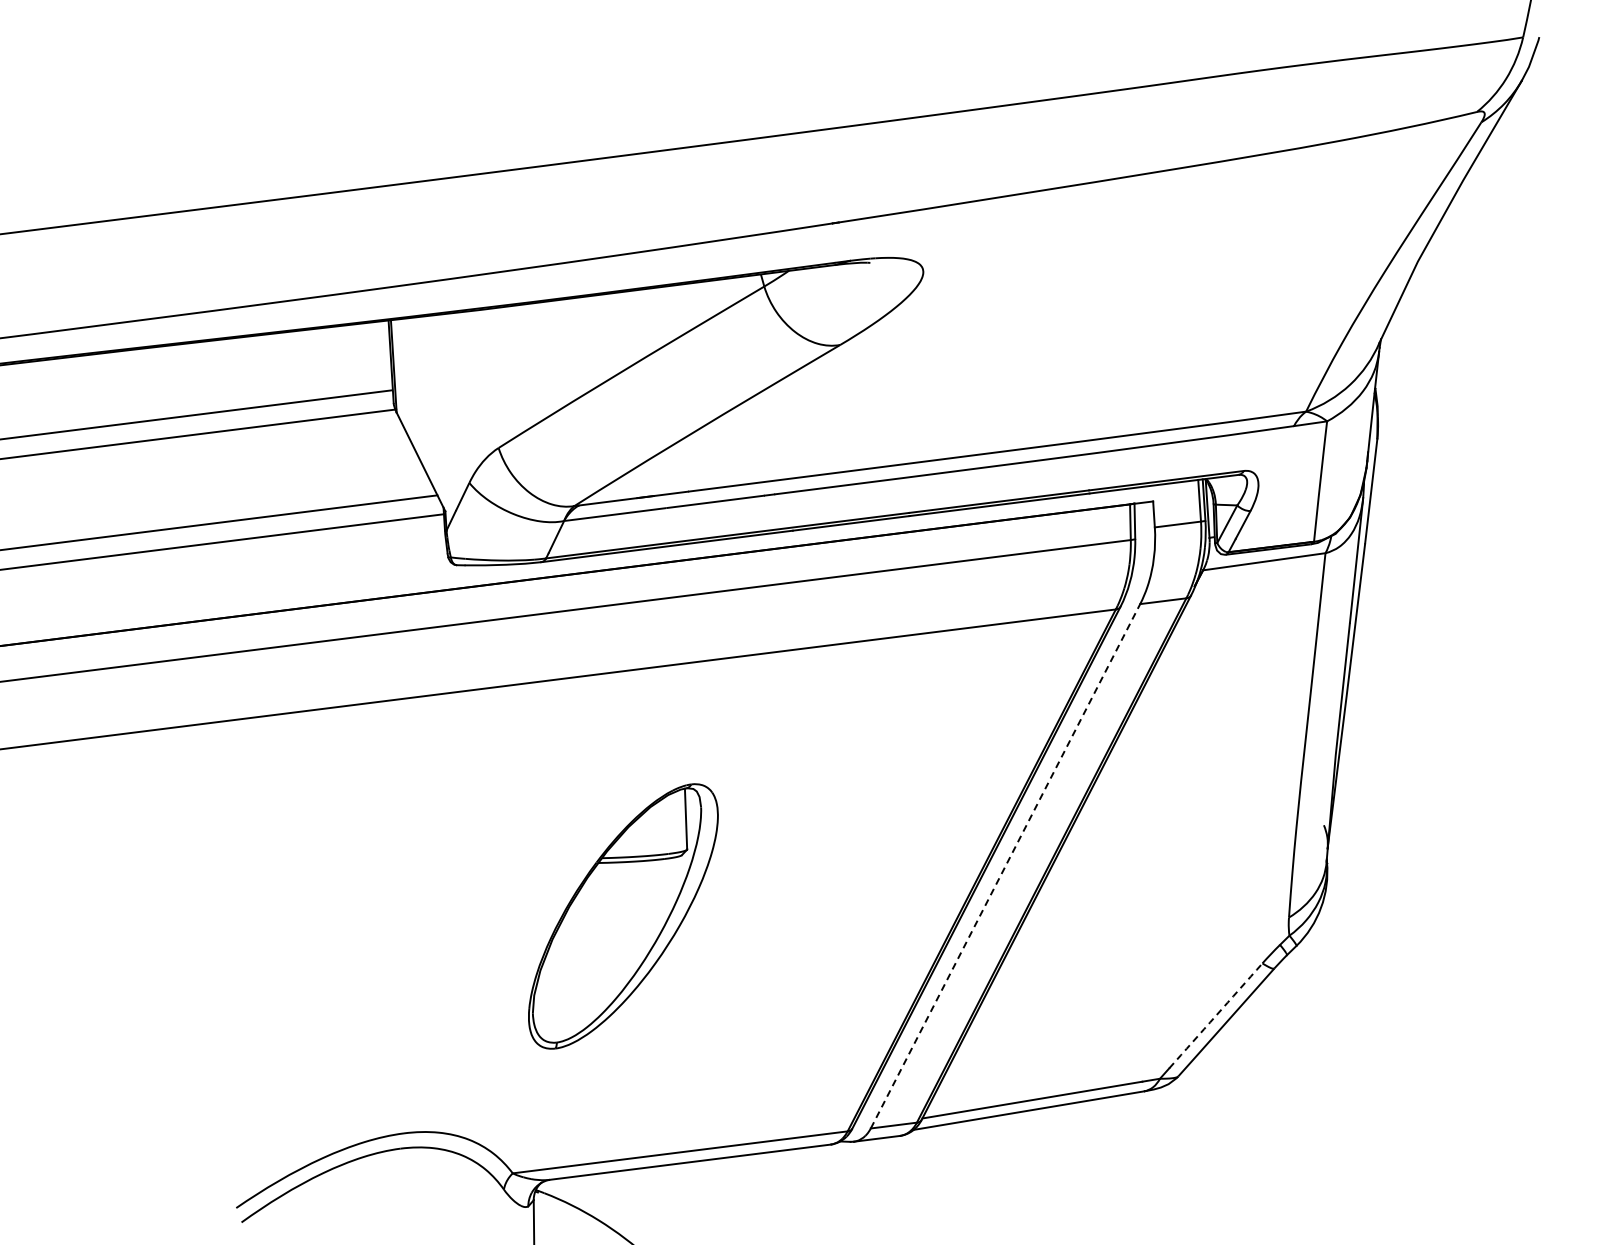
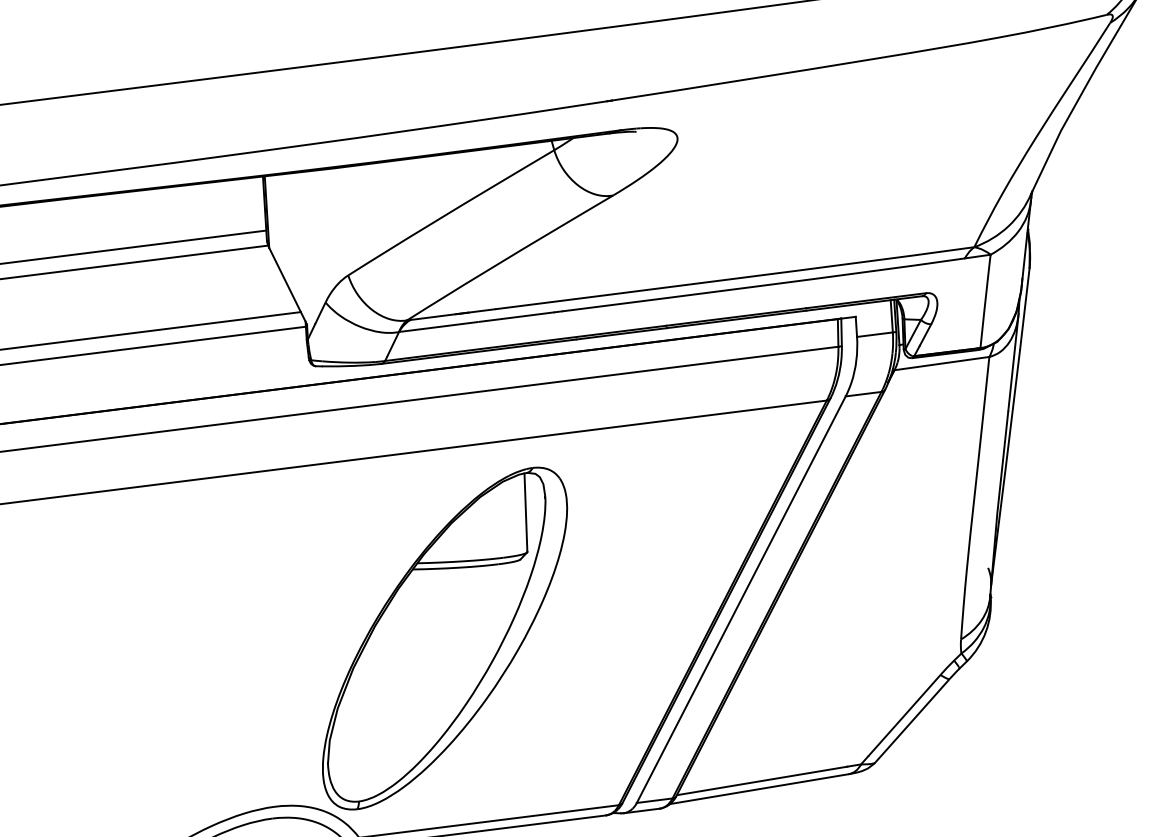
line: (1005, 866) -> (741, 599), dashed -> solid
part: (623, 916) -> (445, 638), size x1.67
arc: (1215, 1015) -> (904, 715), dashed -> solid

